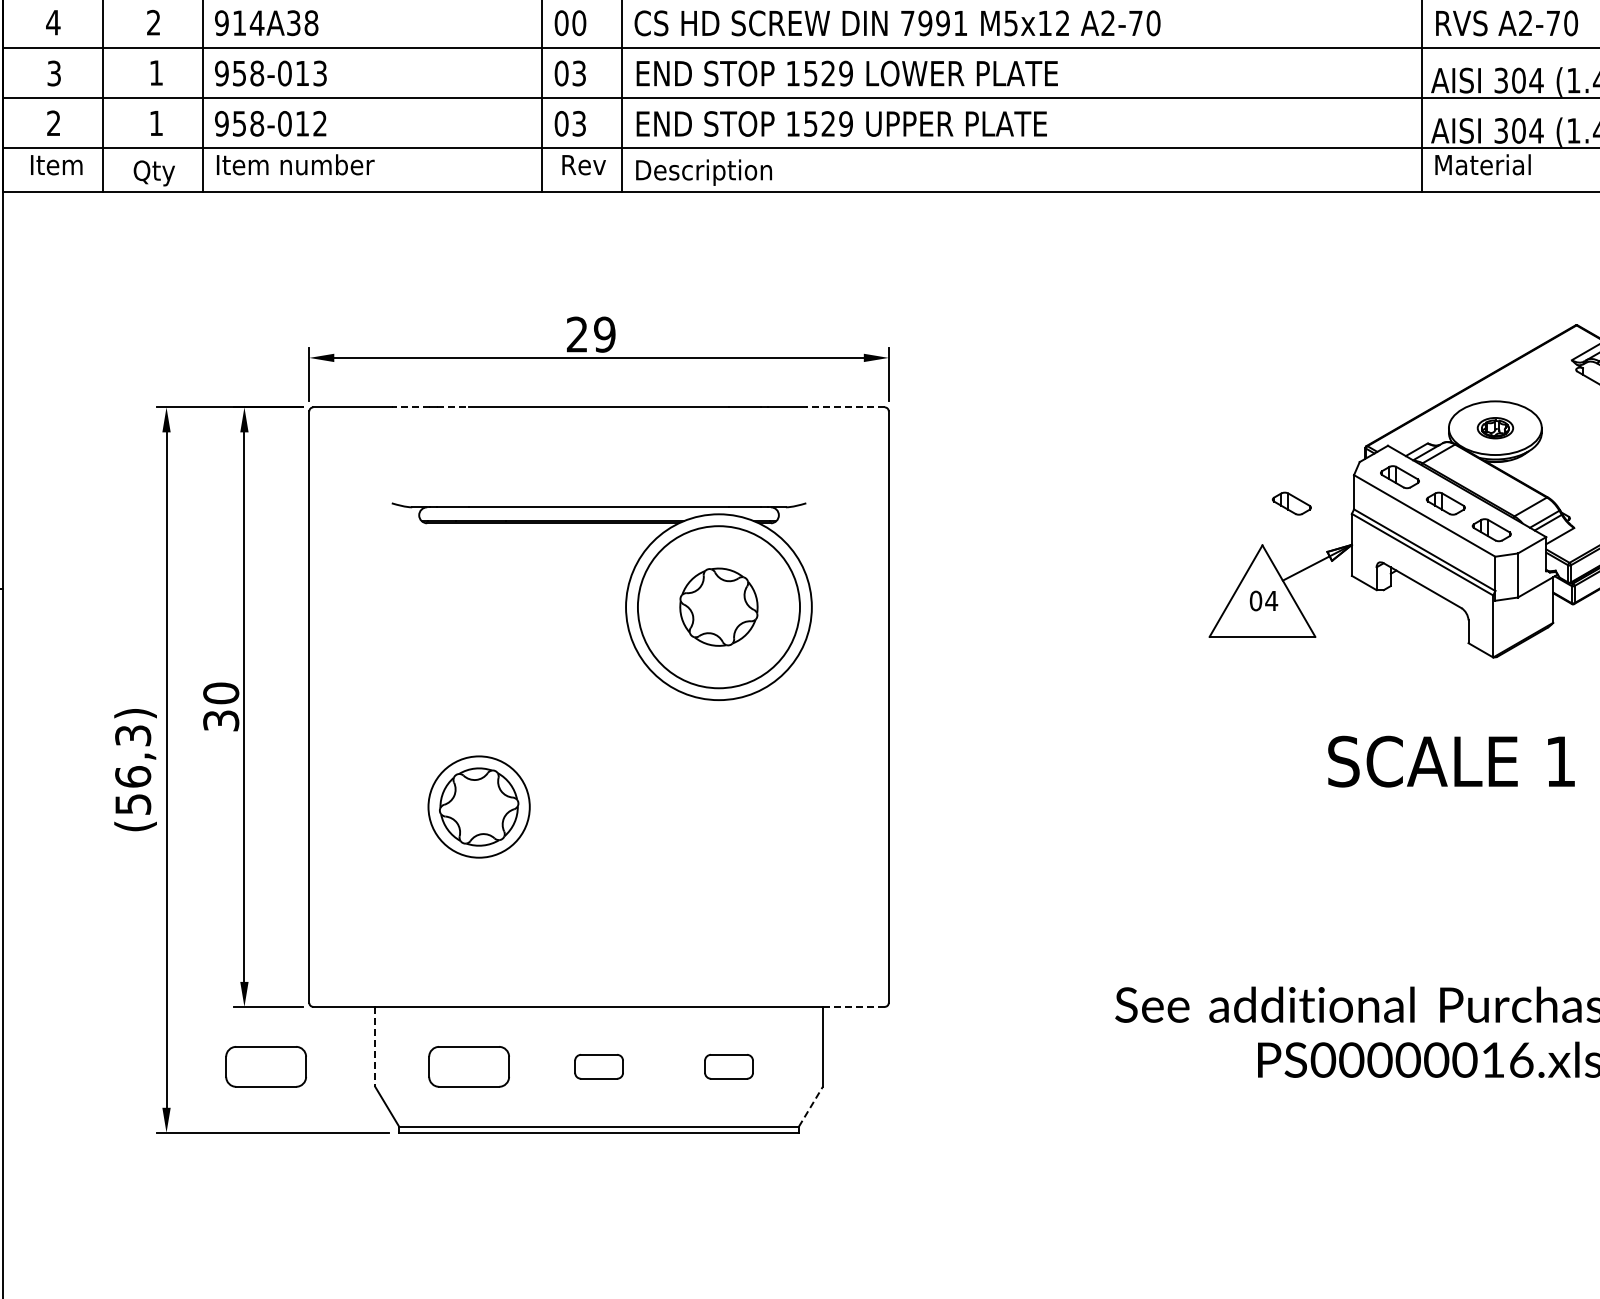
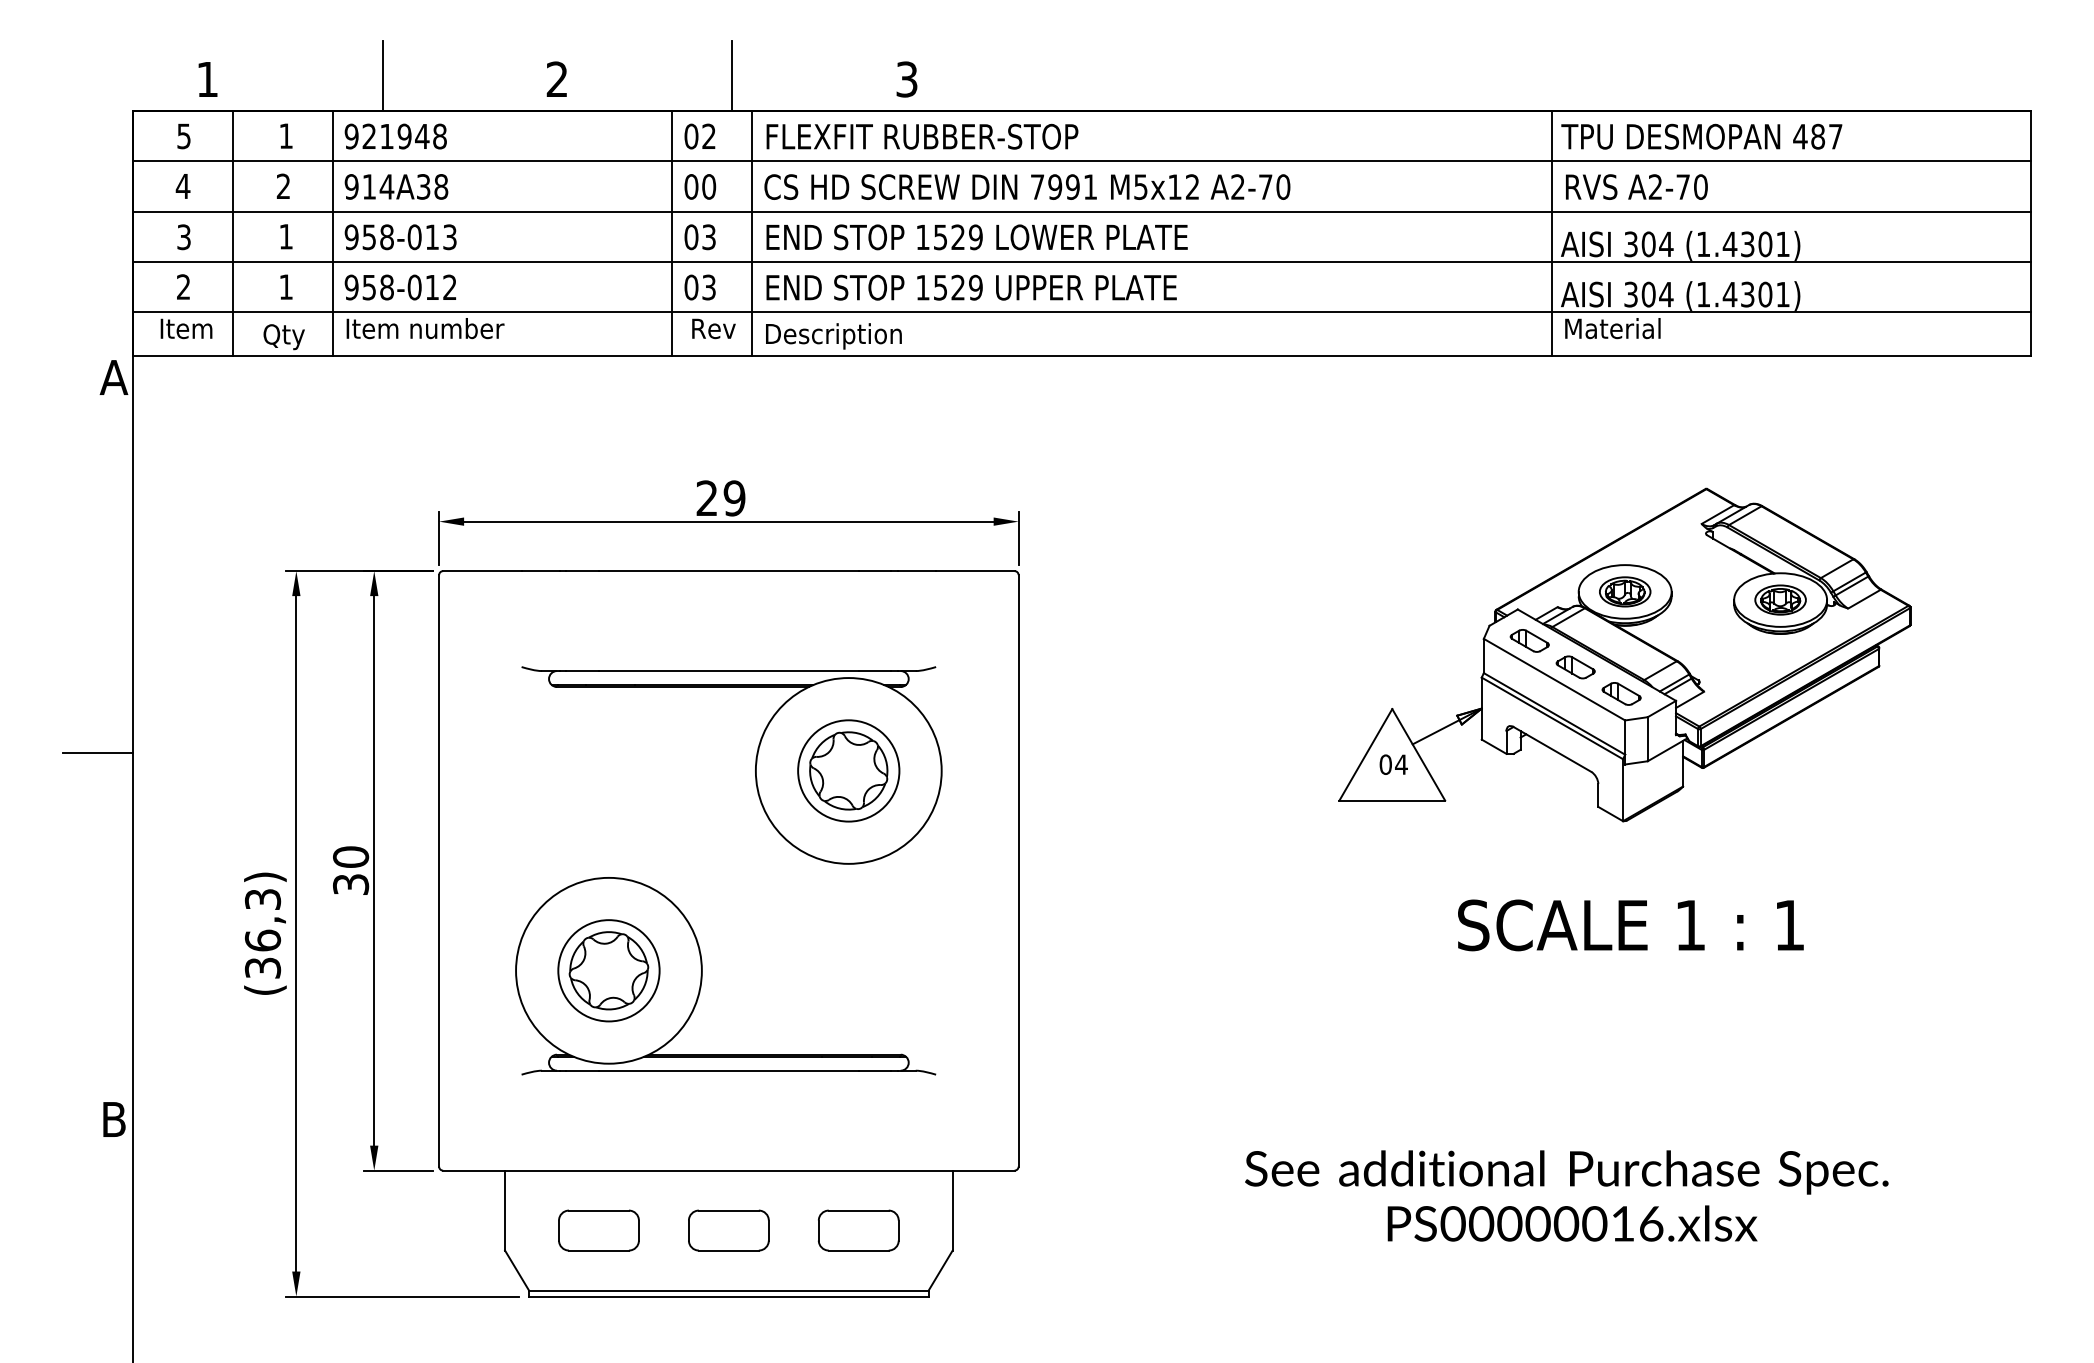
line: (410, 407) -> (540, 571), dashed -> solid
line: (453, 407) -> (583, 571), dashed -> solid
line: (844, 407) -> (974, 571), dashed -> solid
part: (1495, 427) -> (1625, 591), size x1.43
part: (1291, 503) -> (1421, 667), removed
circle: (718, 606) -> (848, 770), size x0.62
text: (132, 803) -> (262, 967), (56,3) -> (36,3)
part: (572, 812) -> (702, 976), added
line: (853, 1006) -> (983, 1170), dashed -> solid
line: (375, 1046) -> (505, 1210), dashed -> solid
part: (265, 1066) -> (395, 1230), removed
part: (598, 1066) -> (728, 1230), size x1.67
part: (728, 1066) -> (858, 1230), size x1.67
line: (810, 1106) -> (940, 1270), dashed -> solid

